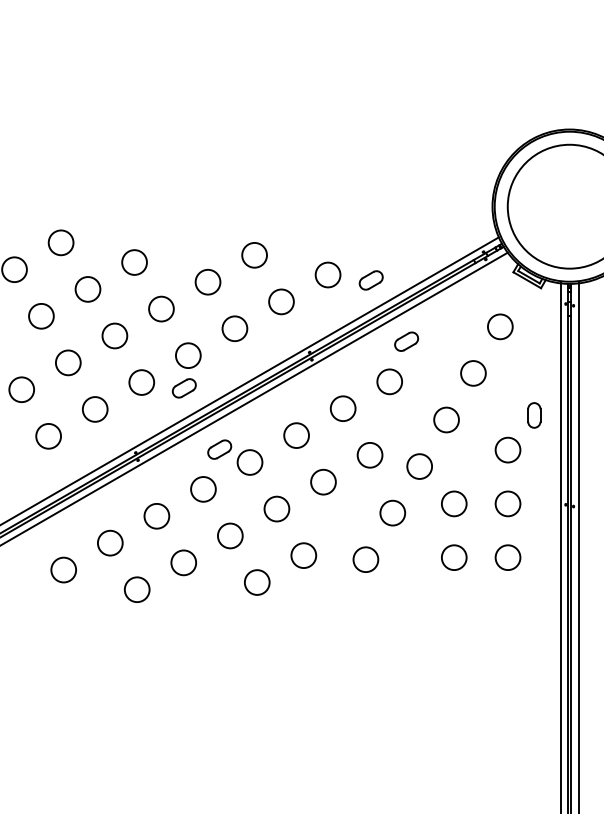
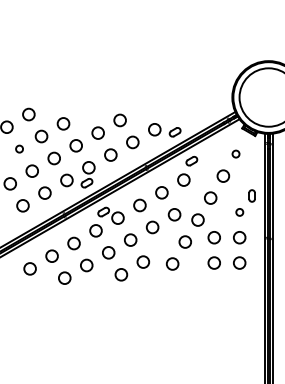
circle: (41, 314) -> (19, 148), size x0.6
circle: (499, 325) -> (235, 153), size x0.6
circle: (507, 450) -> (239, 212), size x0.6

